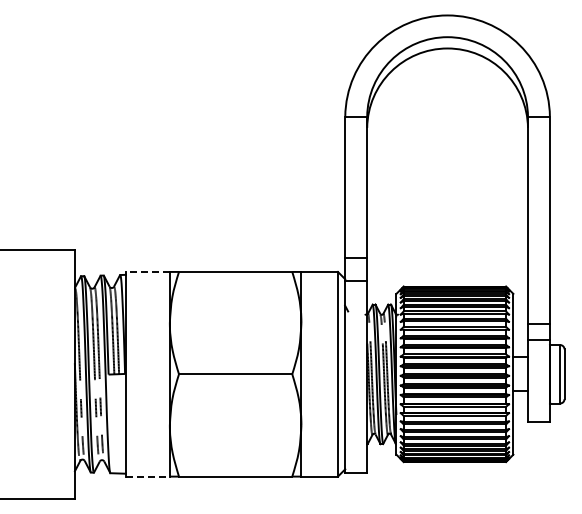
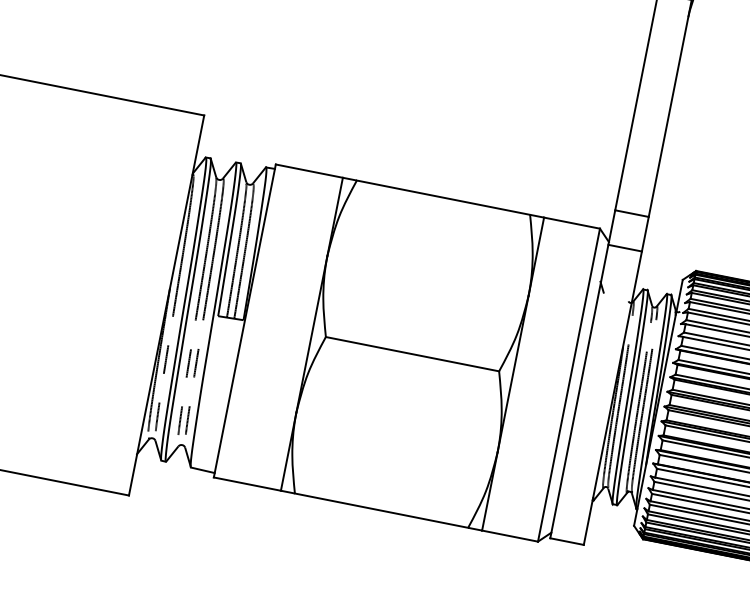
line: (147, 271) -> (308, 170), dashed -> solid
line: (147, 476) -> (246, 483), dashed -> solid

